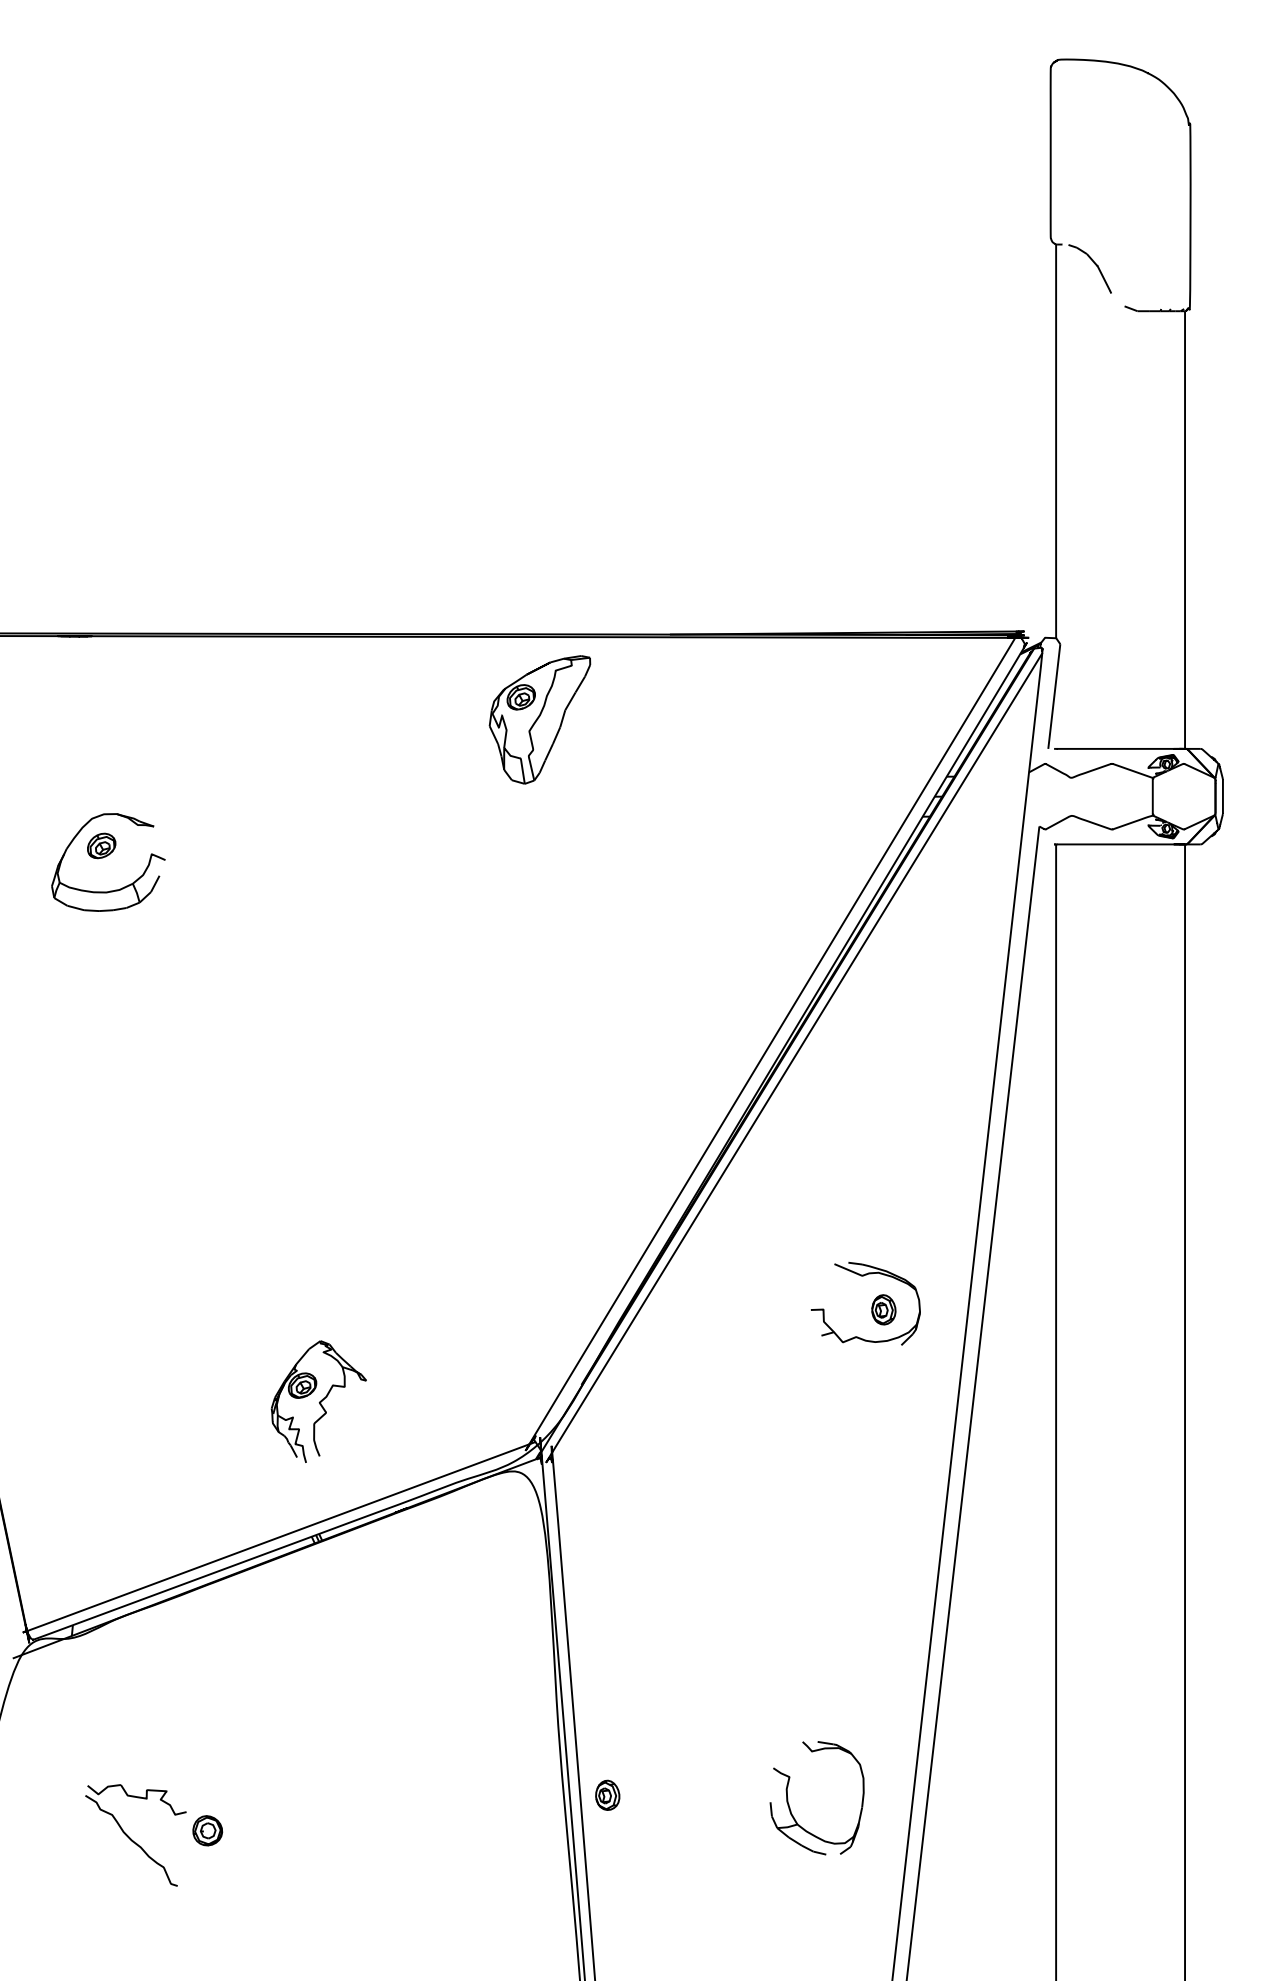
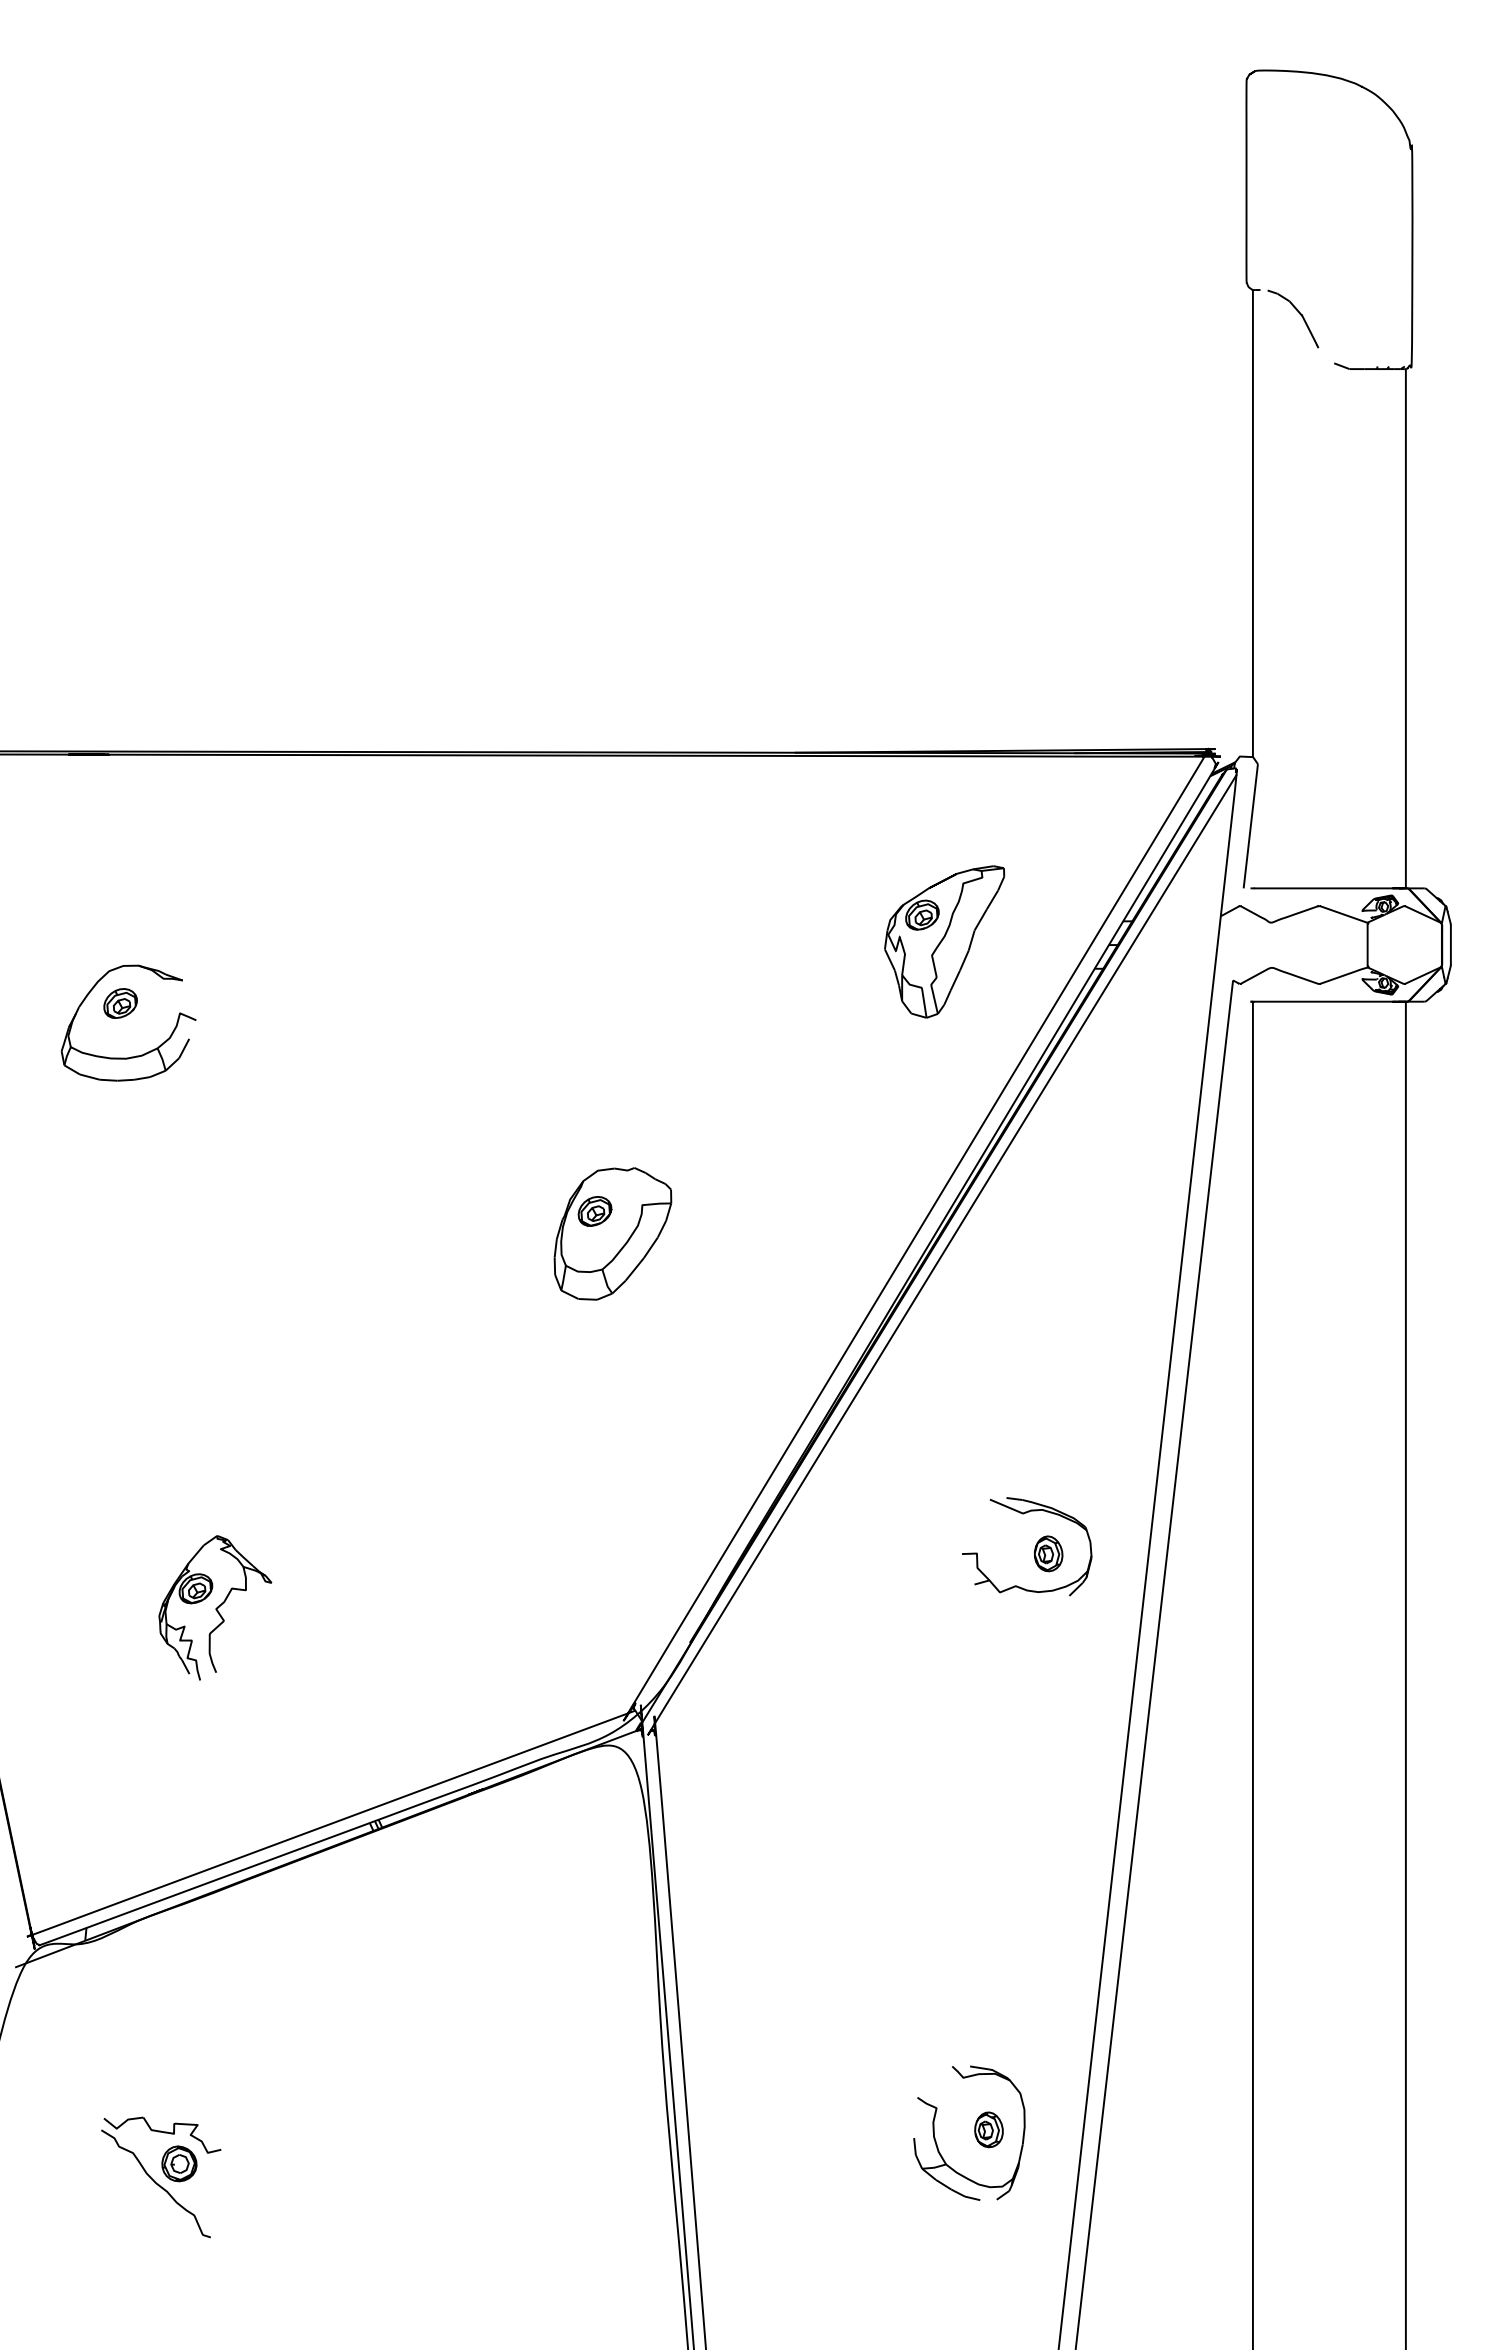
part: (539, 719) -> (944, 941), moved
part: (516, 1039) -> (612, 1233), added
part: (319, 1401) -> (215, 1607), moved
part: (607, 1795) -> (988, 2129), moved
part: (207, 1830) -> (179, 2163), moved

